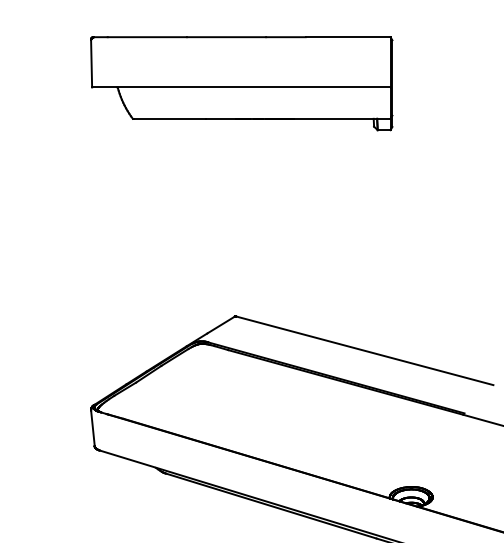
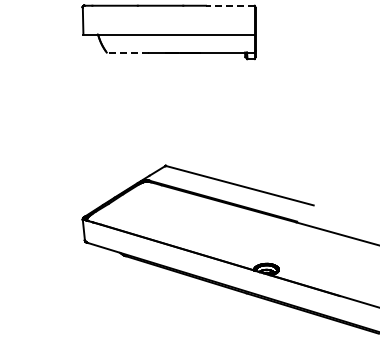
line: (346, 36) -> (229, 5), solid -> dashed
line: (170, 118) -> (128, 52), solid -> dashed

